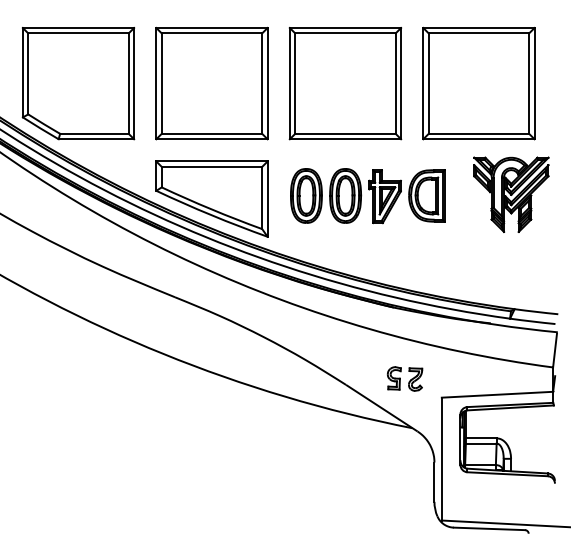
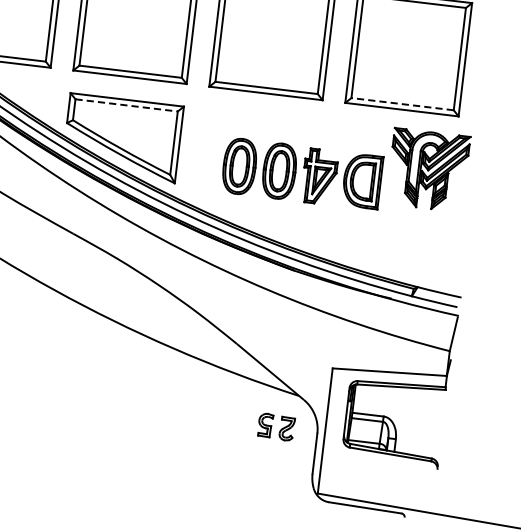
line: (478, 133) -> (402, 103), solid -> dashed
line: (212, 166) -> (127, 105), solid -> dashed
part: (367, 196) -> (301, 174), moved
part: (404, 378) -> (275, 426), moved

